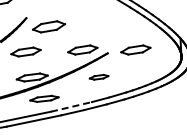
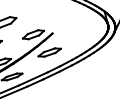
part: (135, 49) -> (72, 26), removed
part: (98, 77) -> (49, 52), size x1.67
line: (71, 106) -> (33, 78), dashed -> solid

